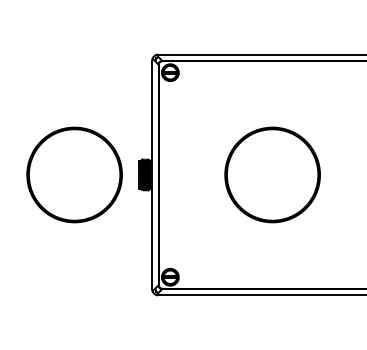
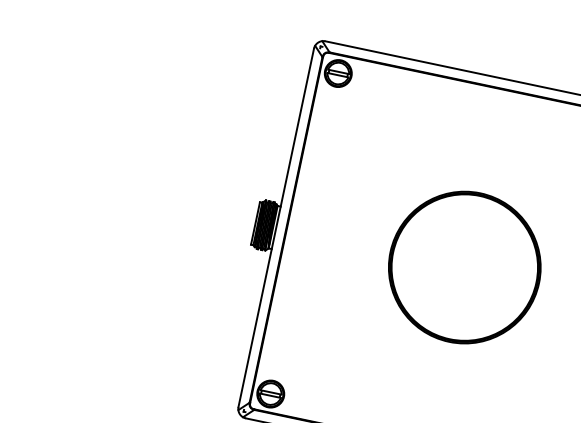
part: (74, 174) -> (154, 201), removed

